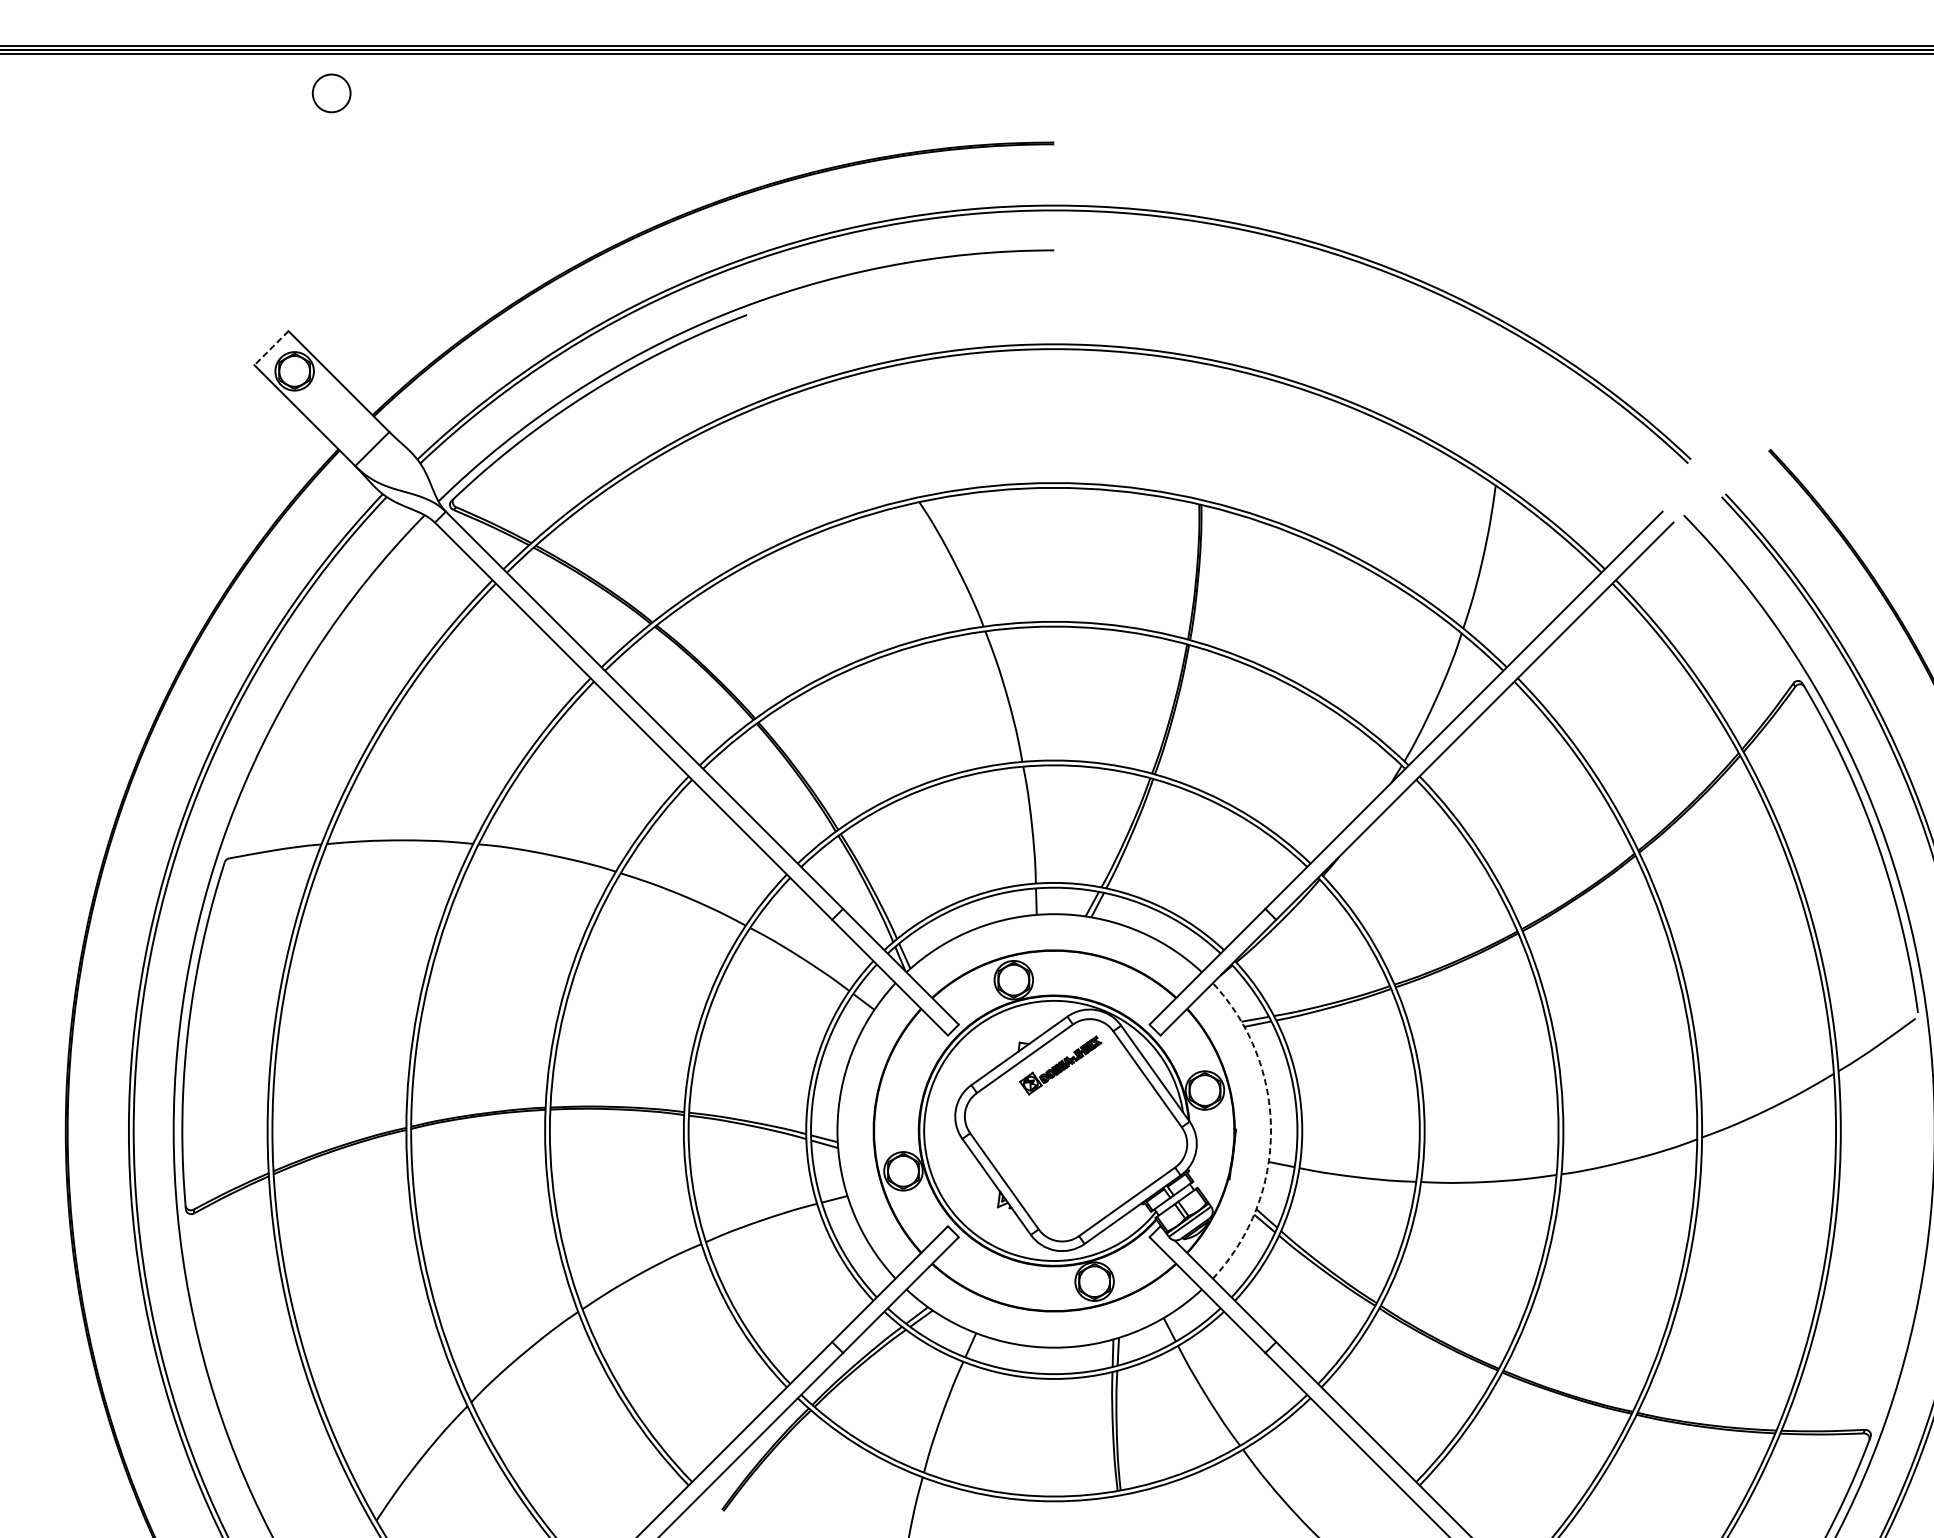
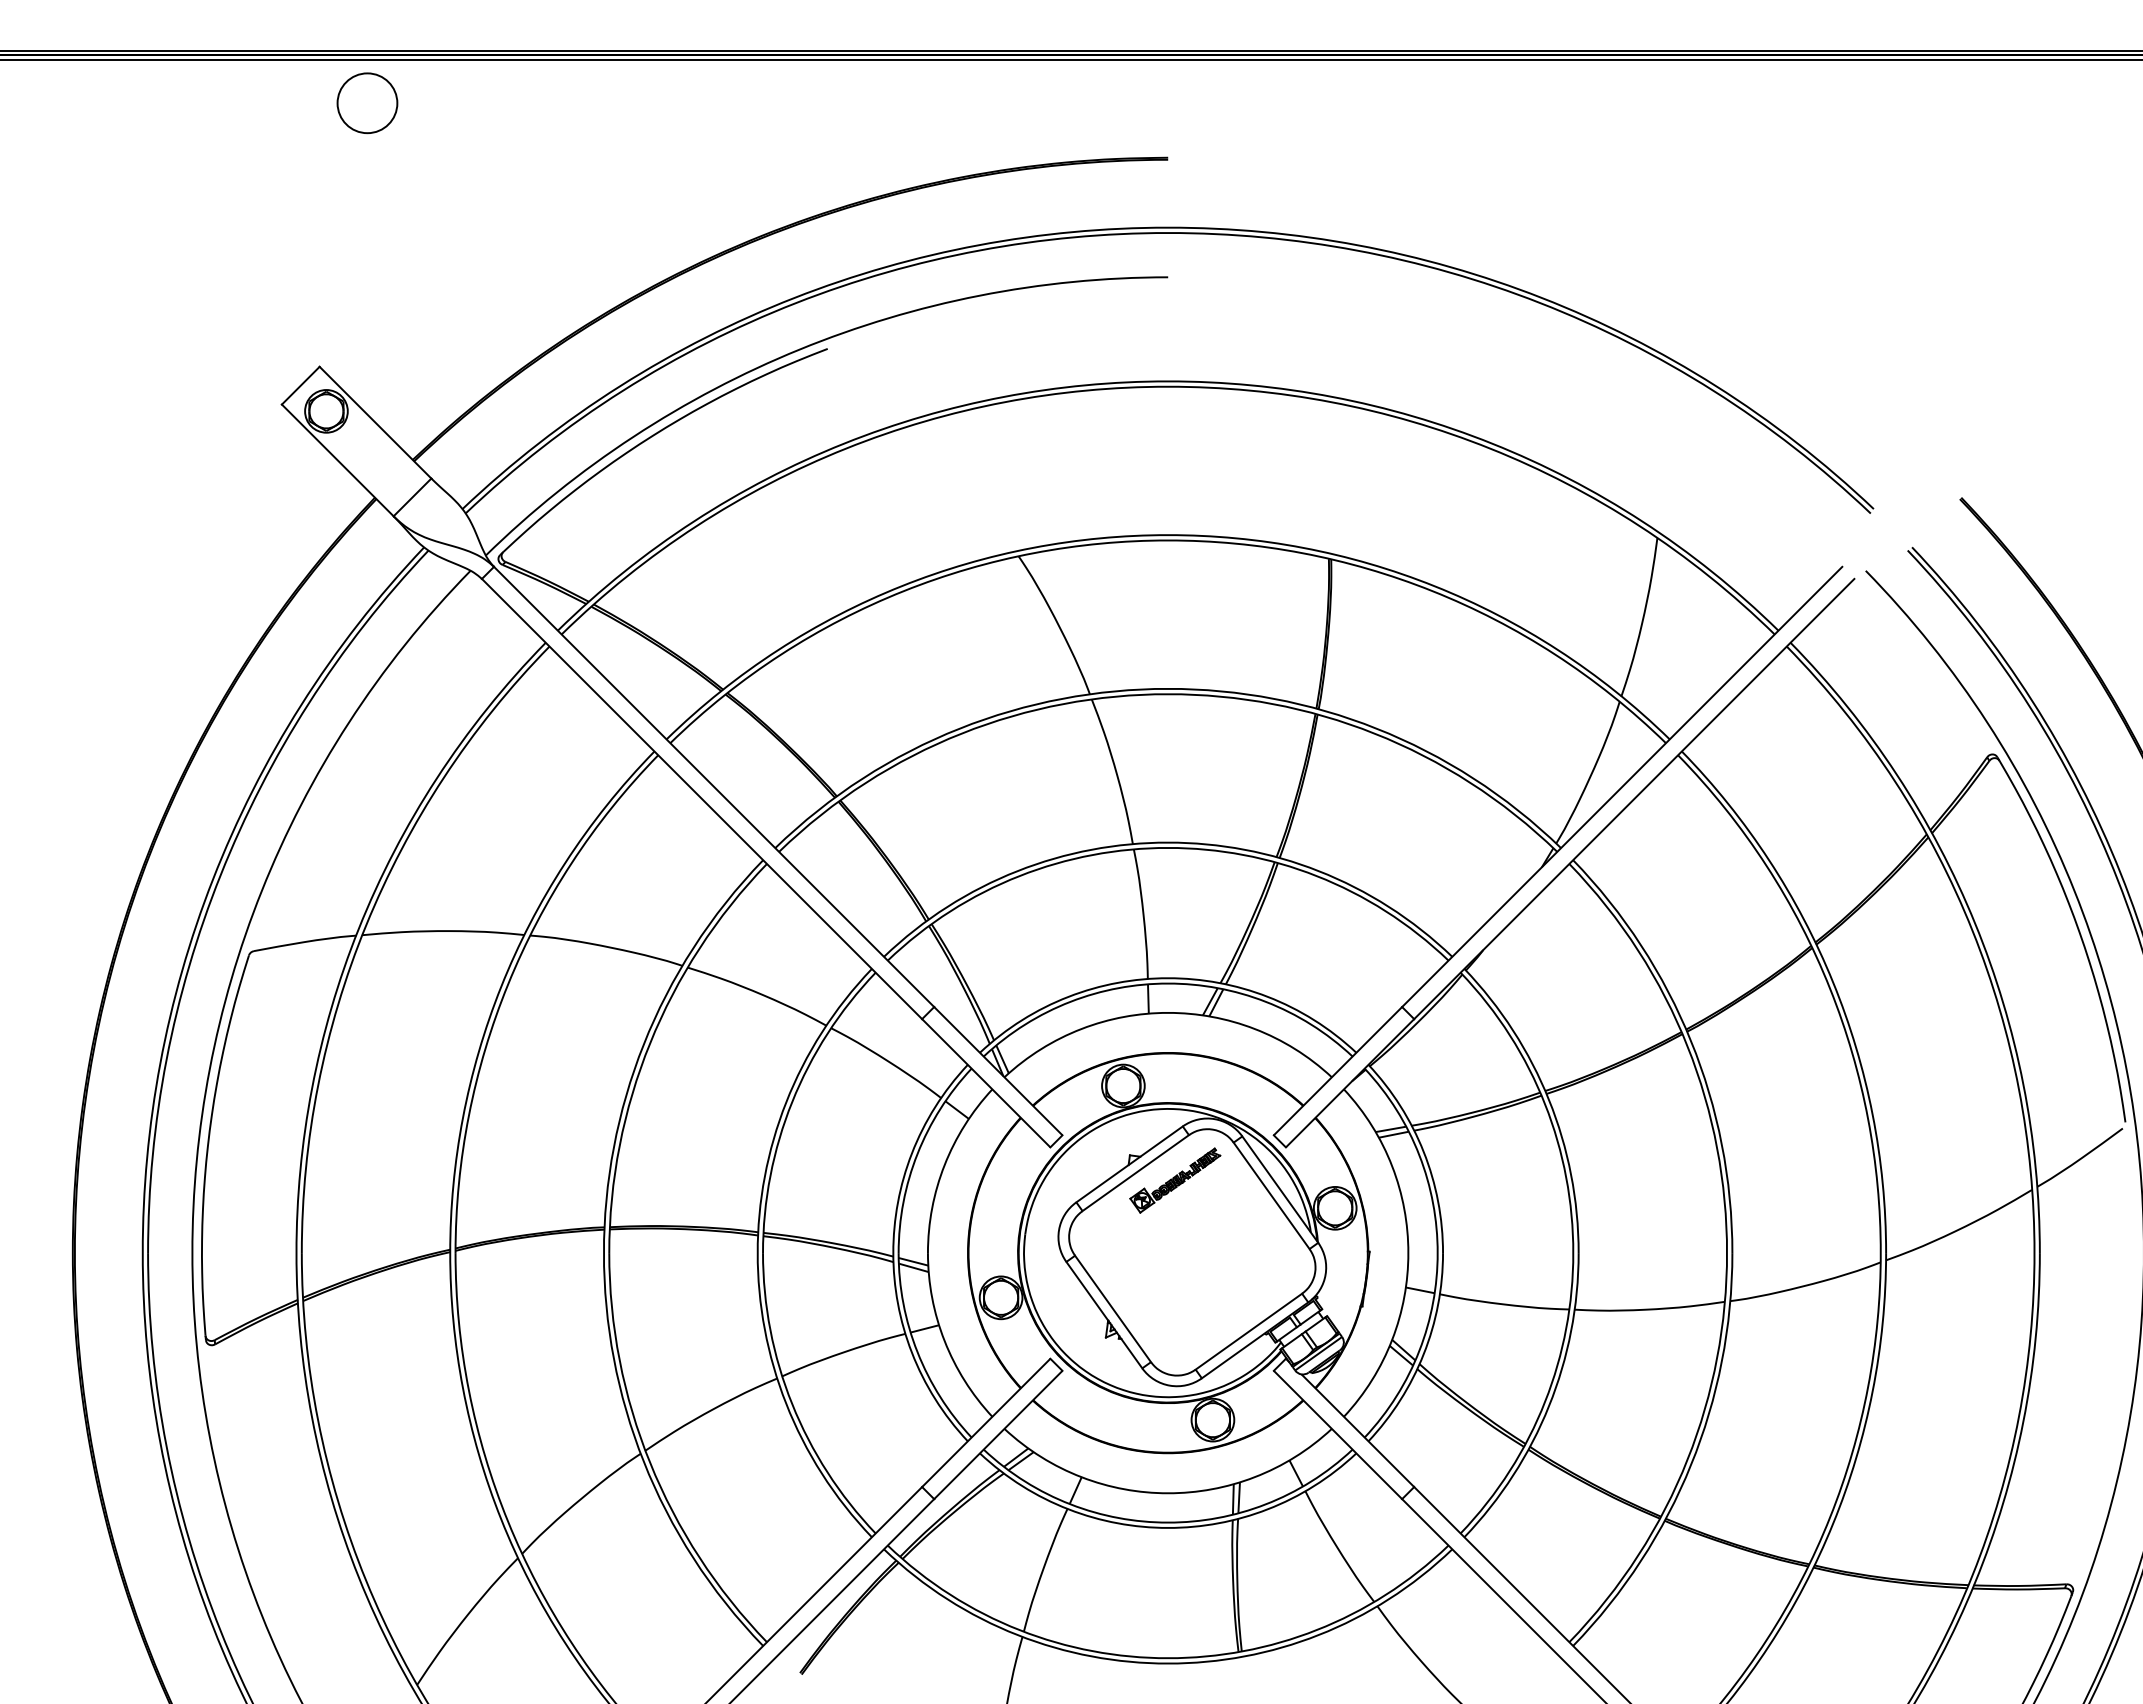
circle: (331, 93) -> (367, 103), size x1.43
line: (271, 348) -> (300, 385), dashed -> solid
arc: (1271, 1131) -> (1408, 1253), dashed -> solid

